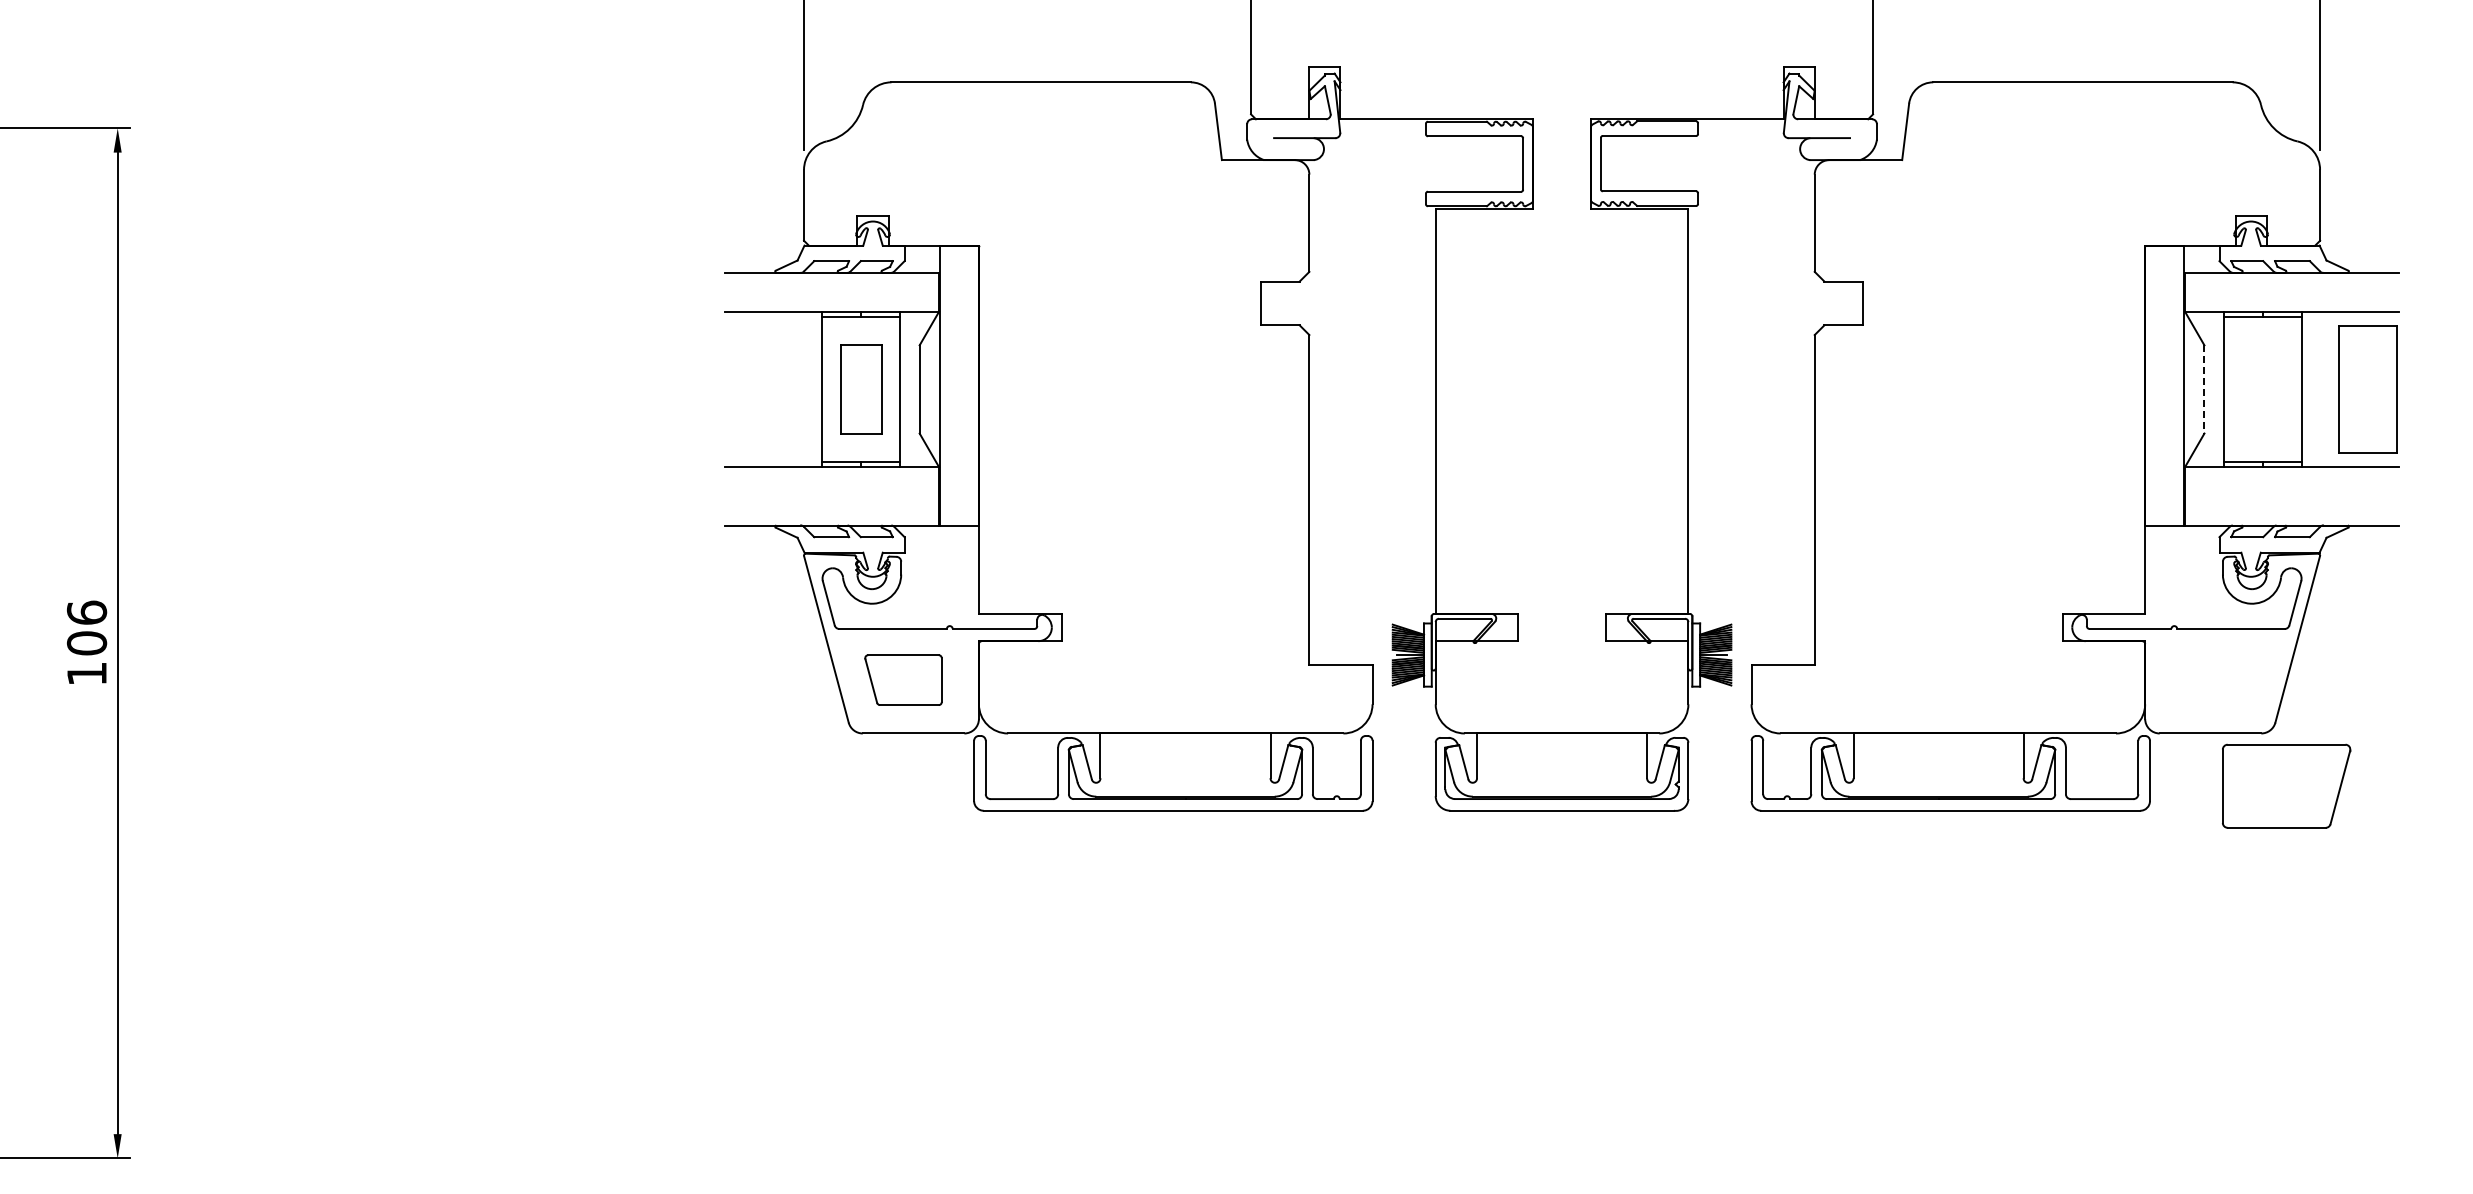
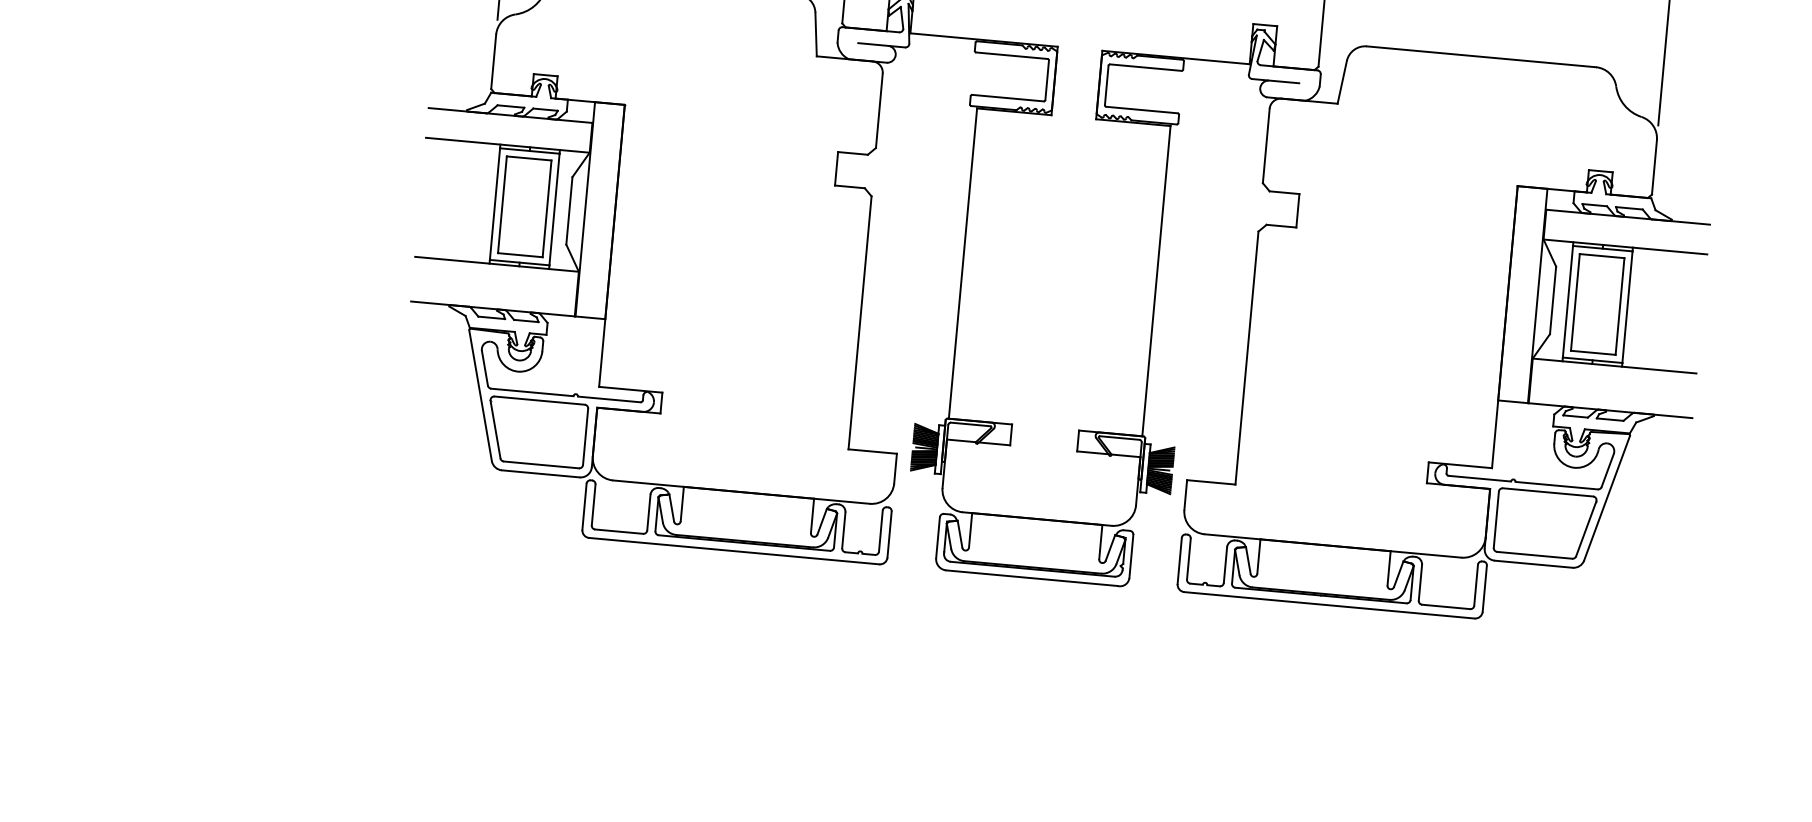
part: (861, 389) -> (524, 206), size x1.43
line: (2204, 389) -> (1553, 300), dashed -> solid
part: (2367, 389) -> (1597, 304), moved
part: (903, 679) -> (536, 431), size x1.67
part: (2286, 785) -> (1545, 523), moved

